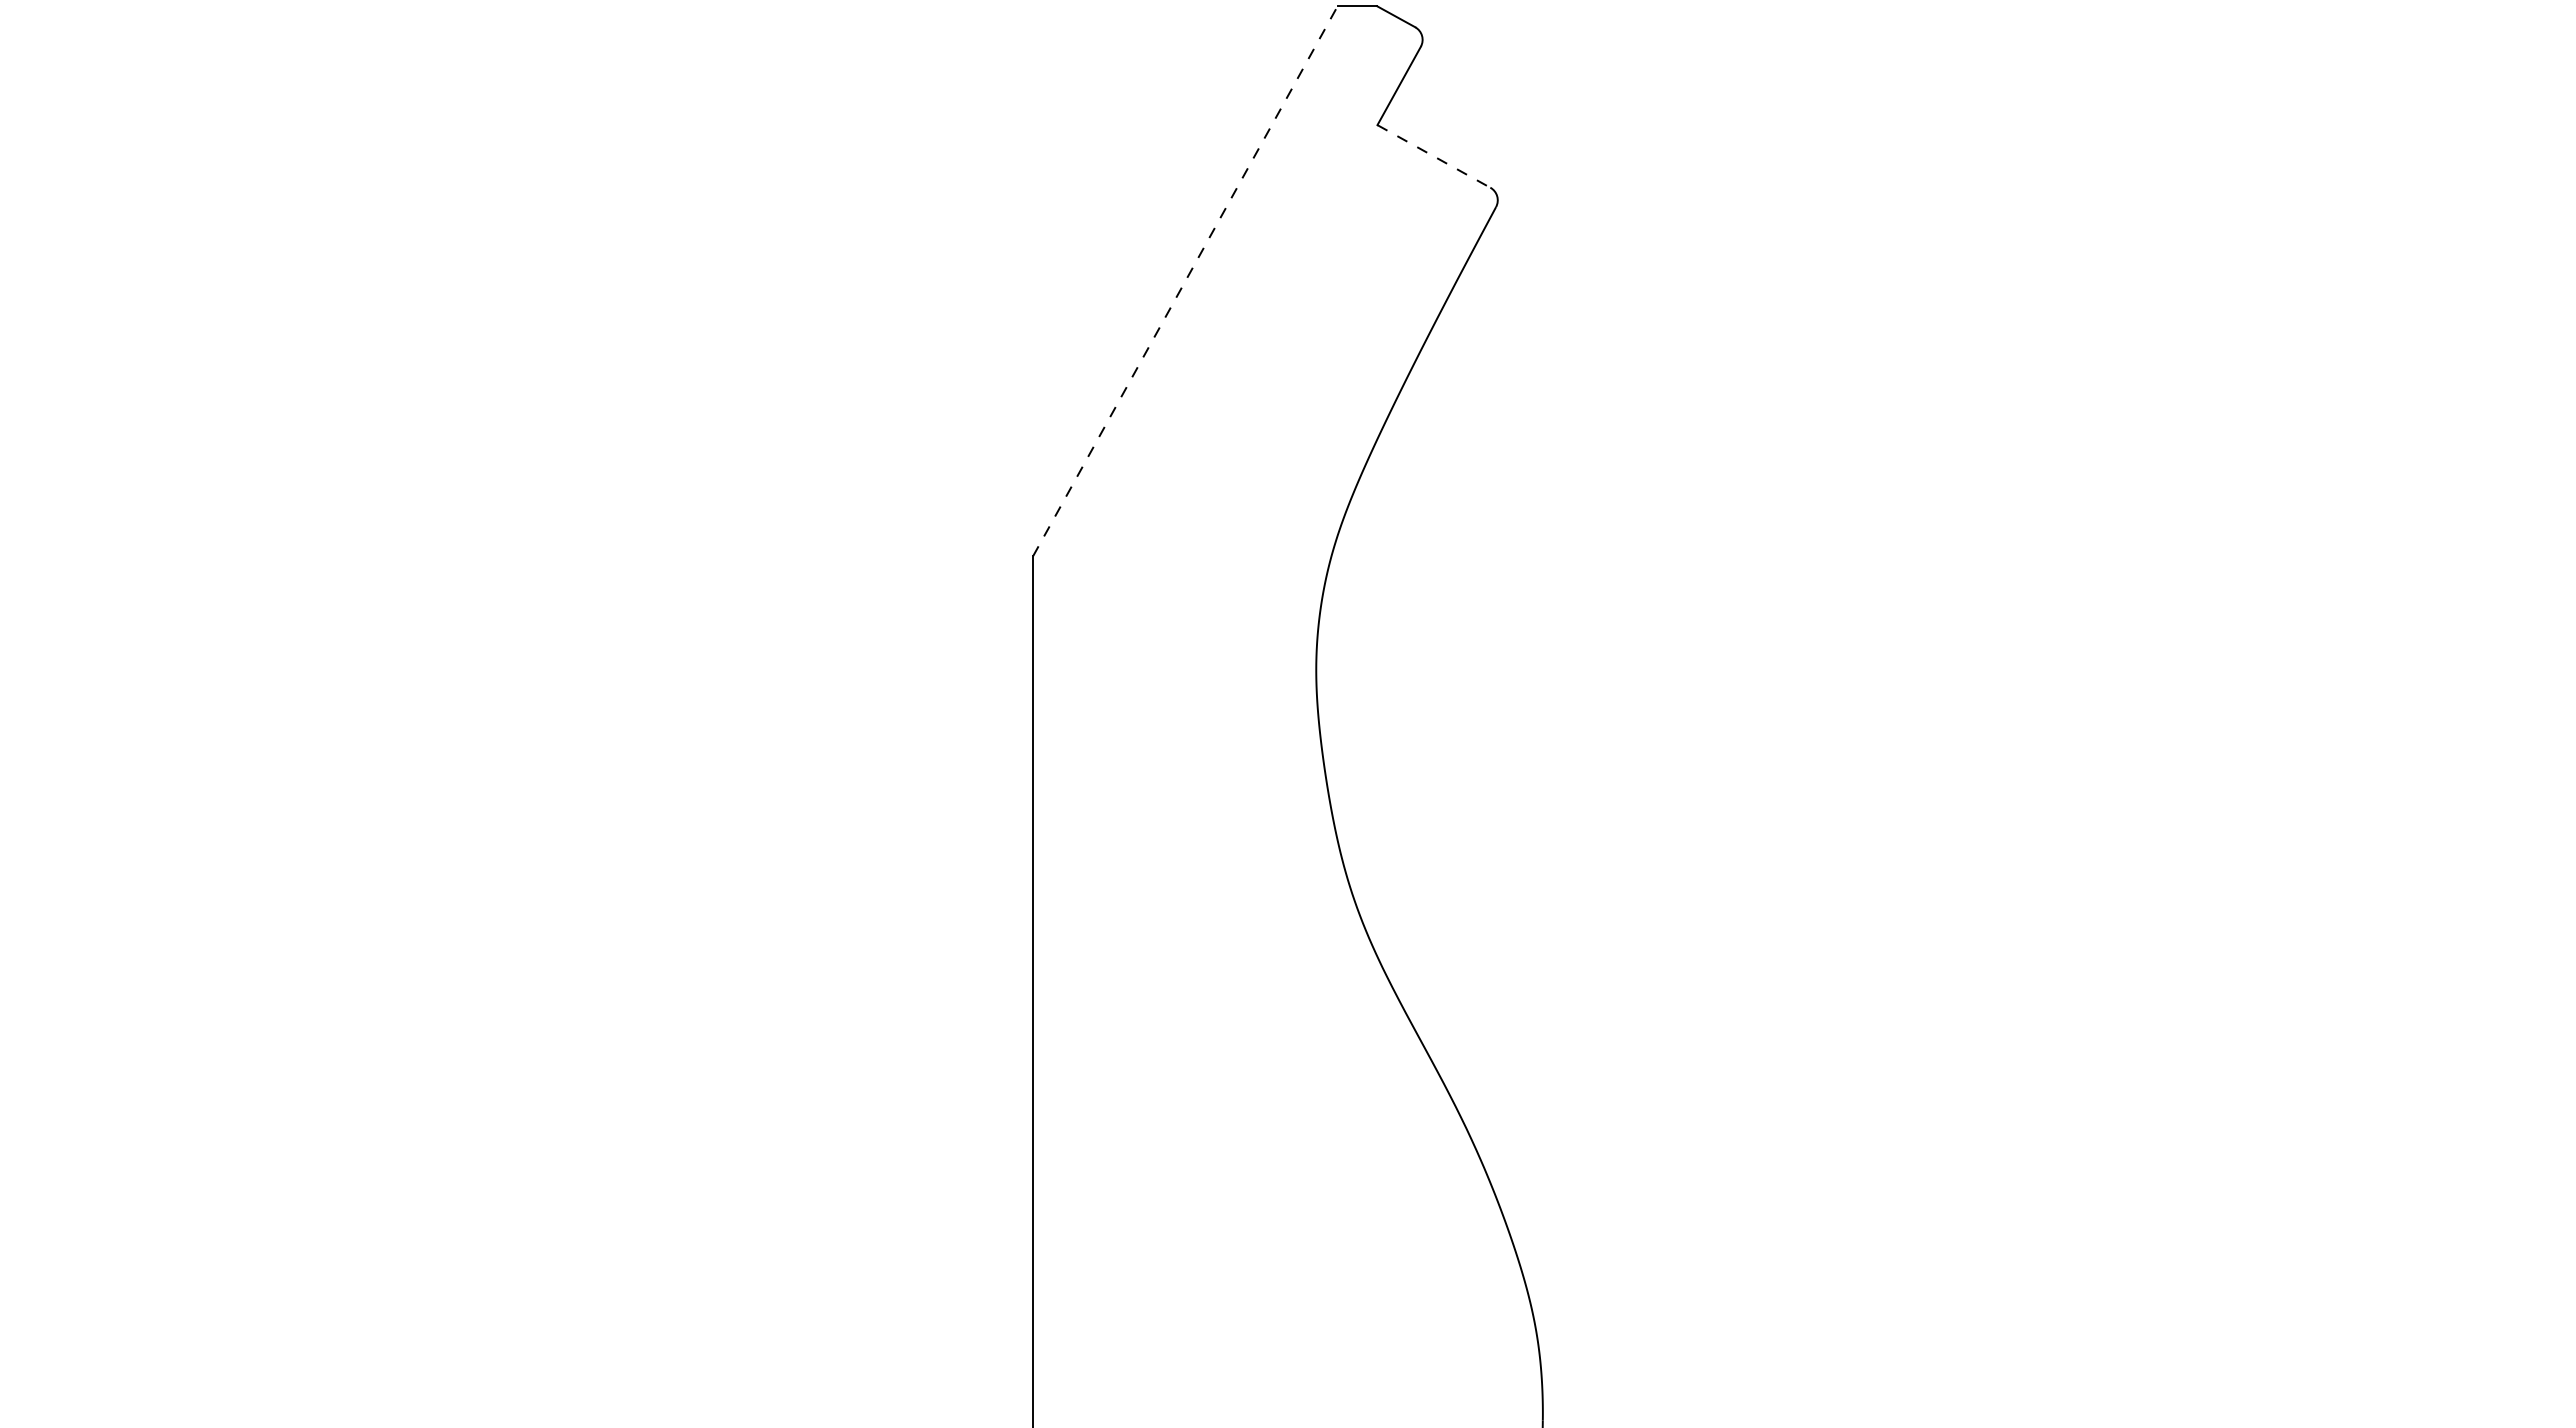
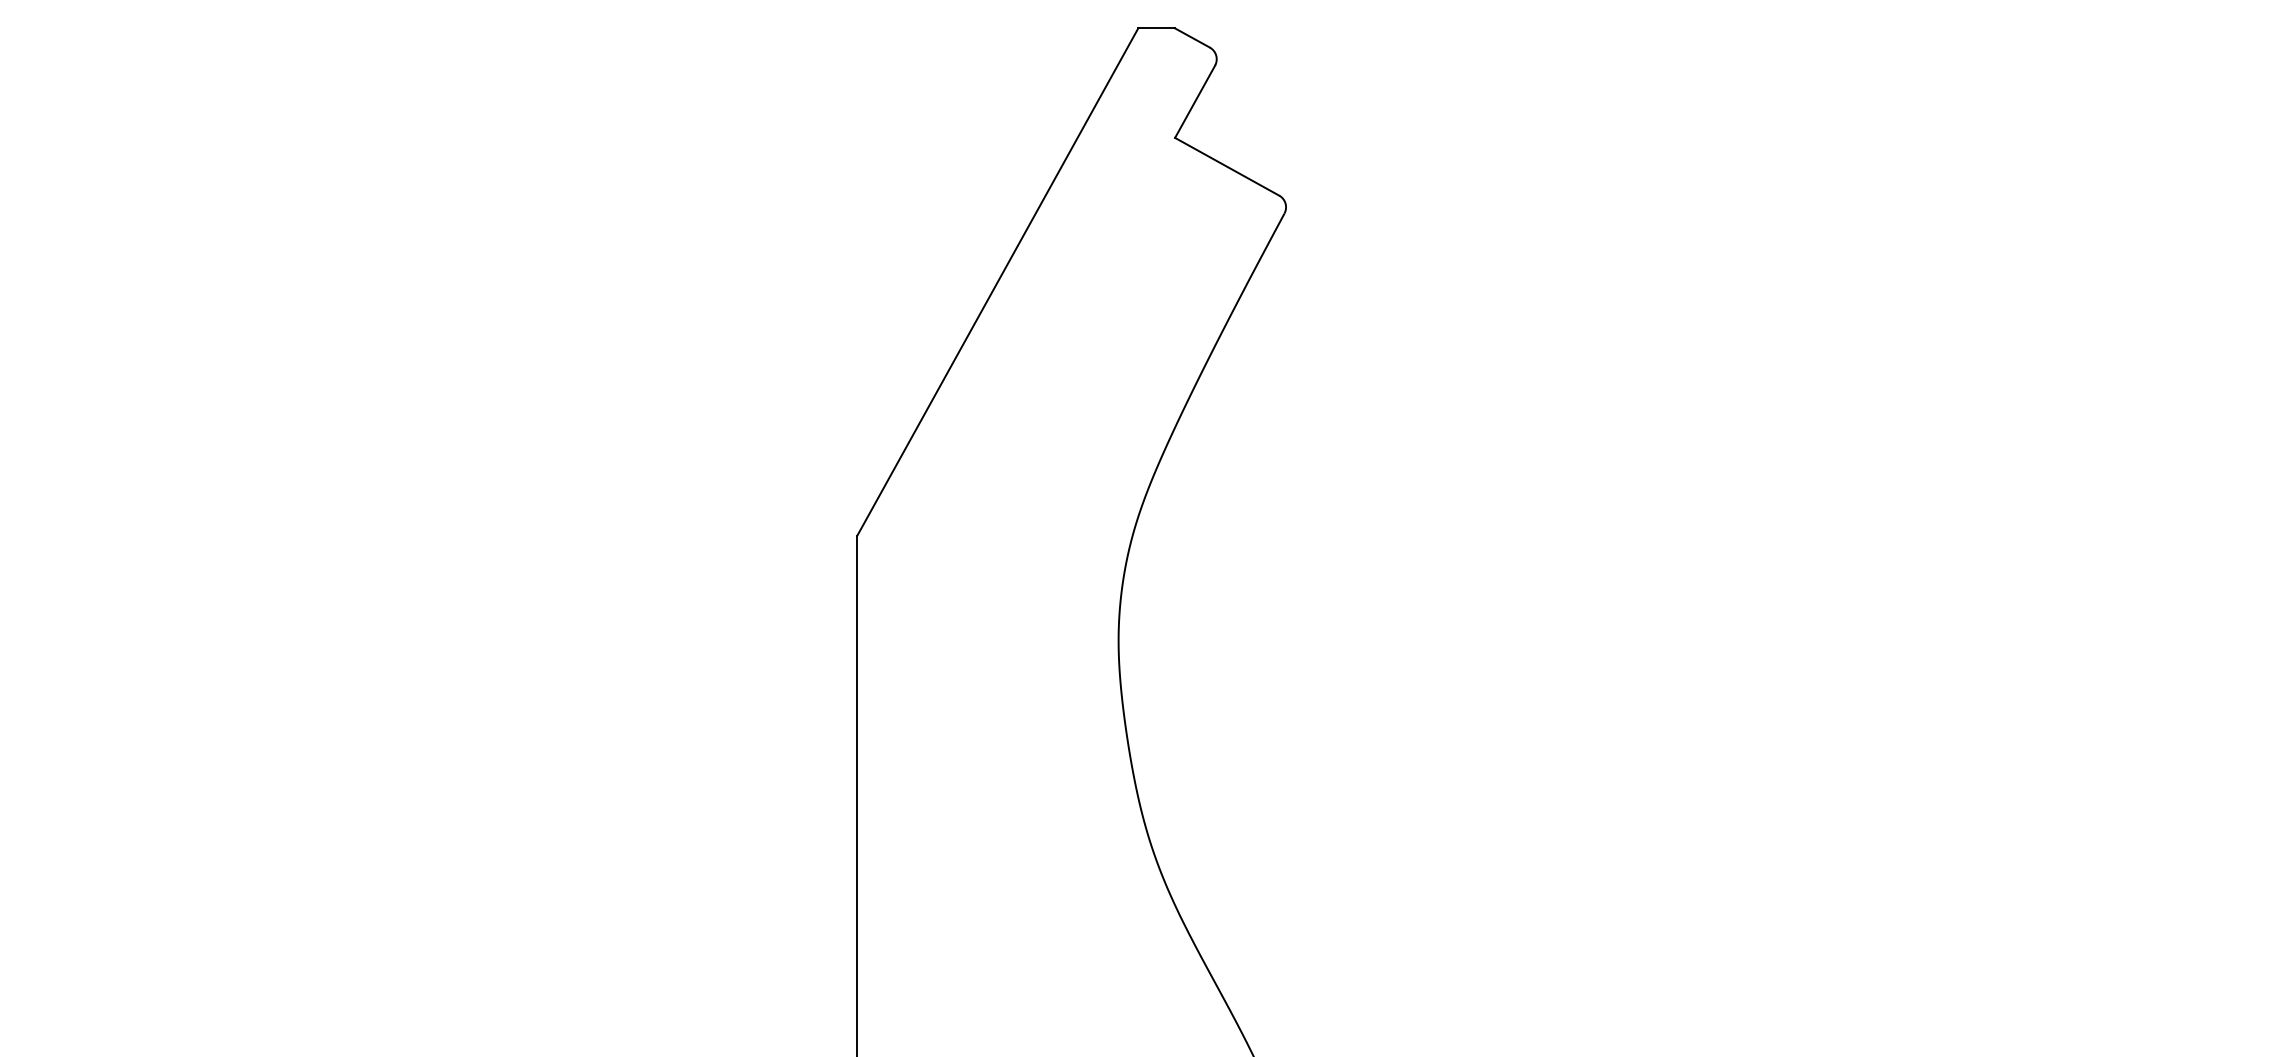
line: (1434, 156) -> (1227, 166), dashed -> solid
line: (1185, 280) -> (997, 281), dashed -> solid

